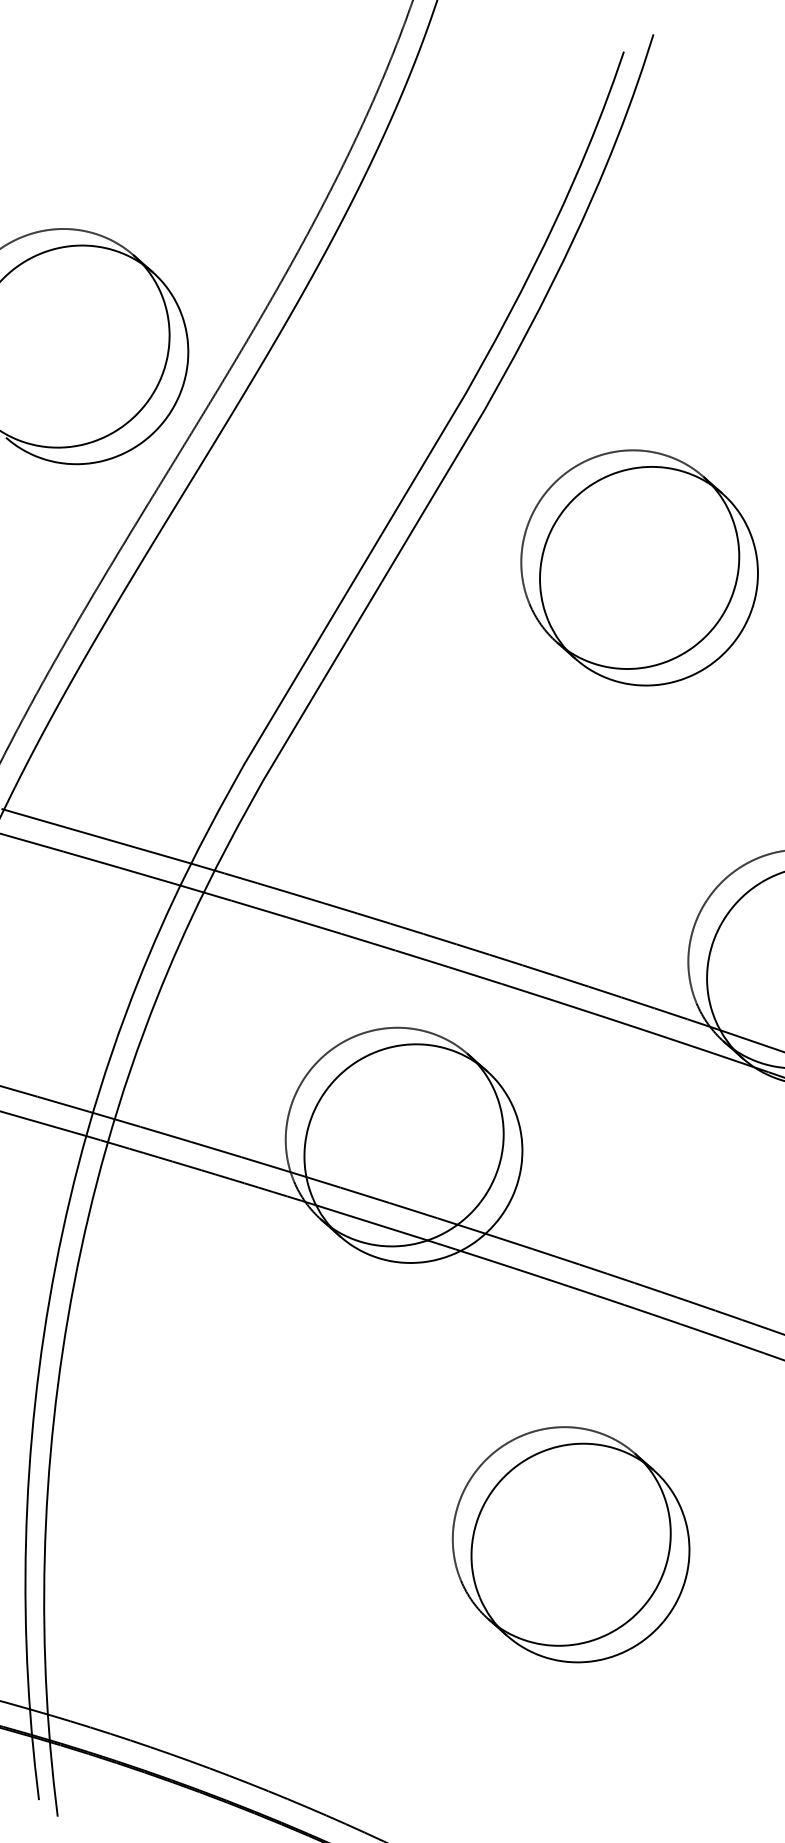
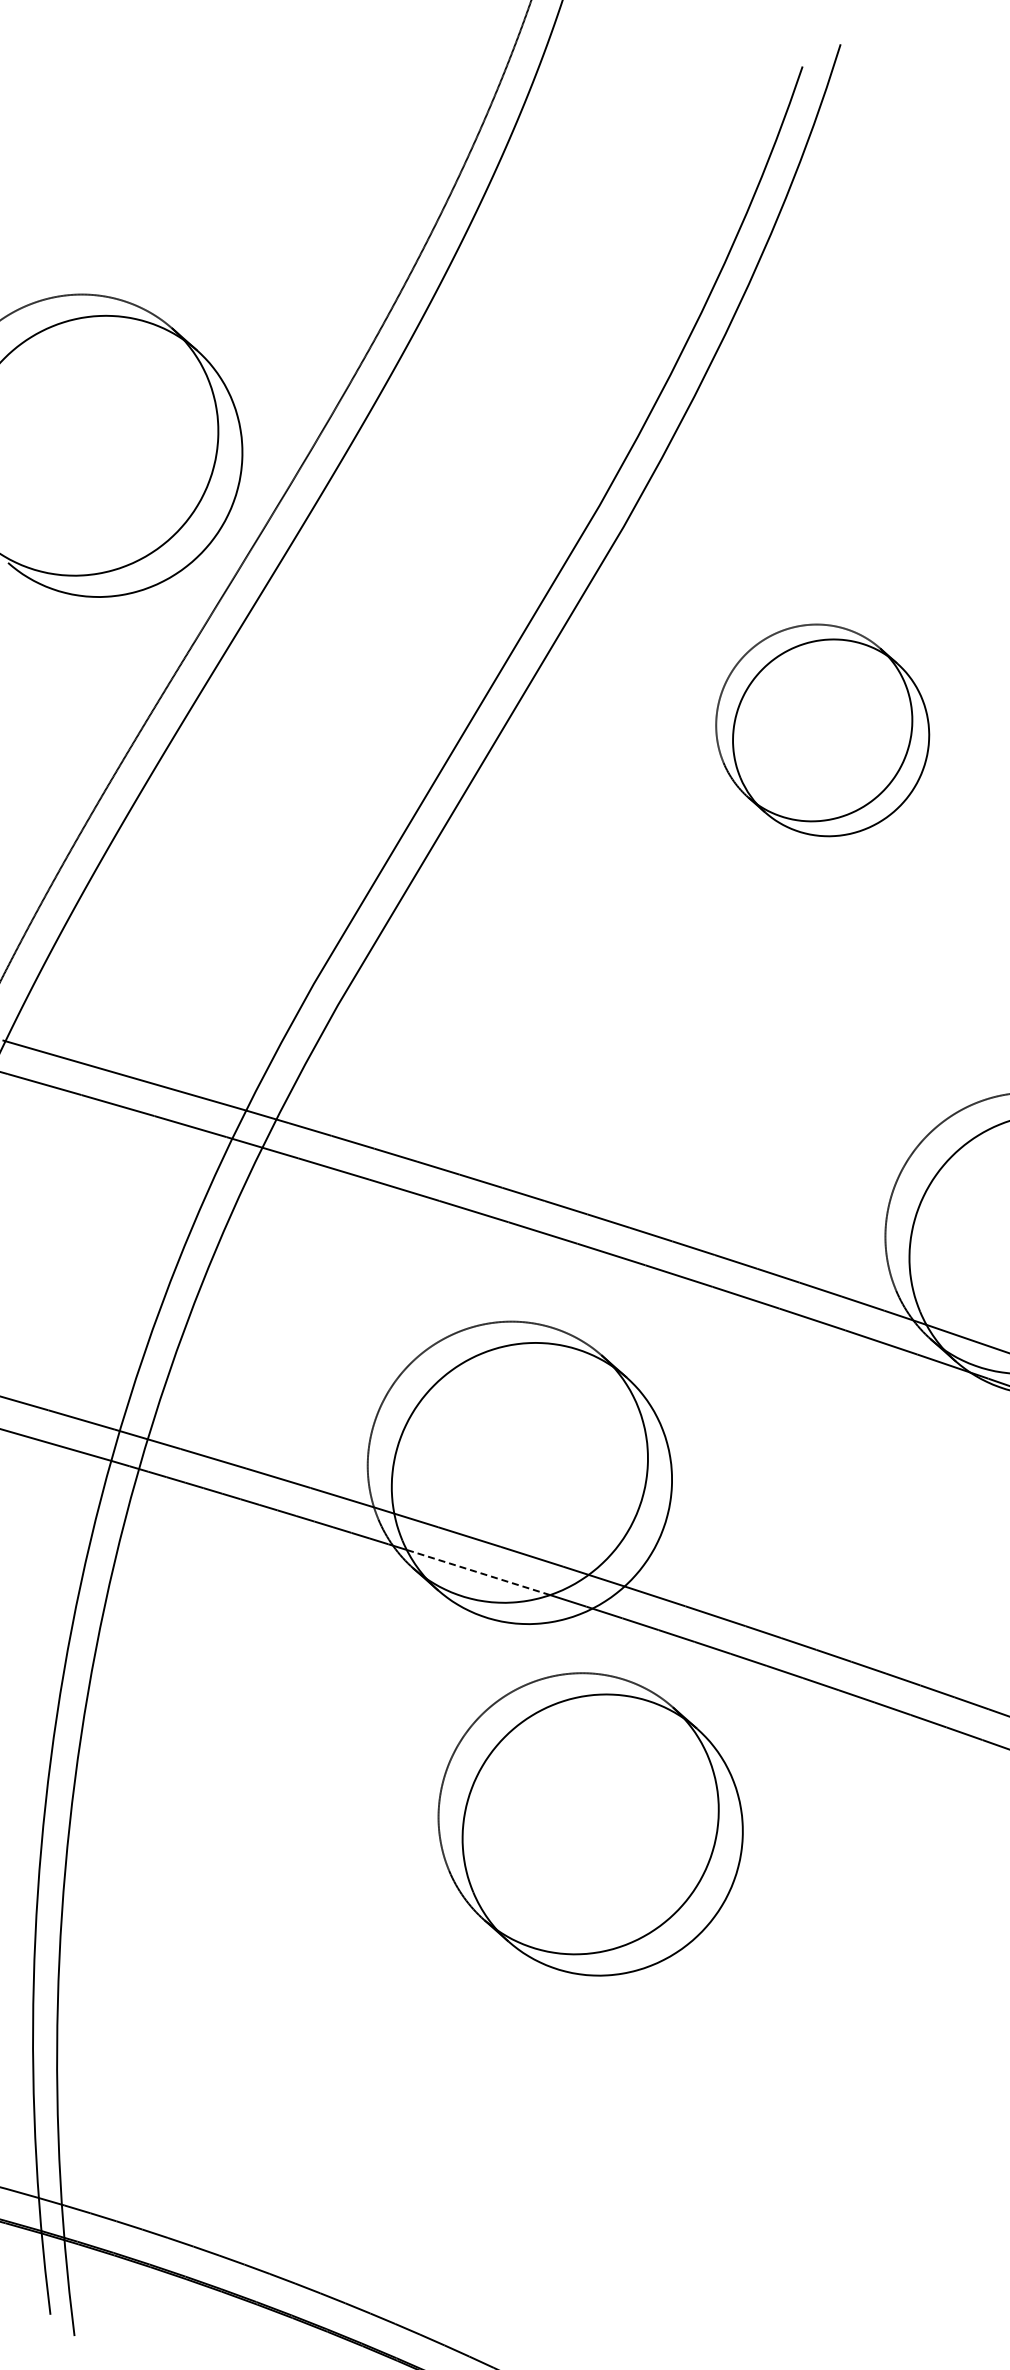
part: (639, 568) -> (822, 730), size x0.7
line: (371, 1222) -> (478, 1572), solid -> dashed
part: (570, 1544) -> (590, 1824), moved

